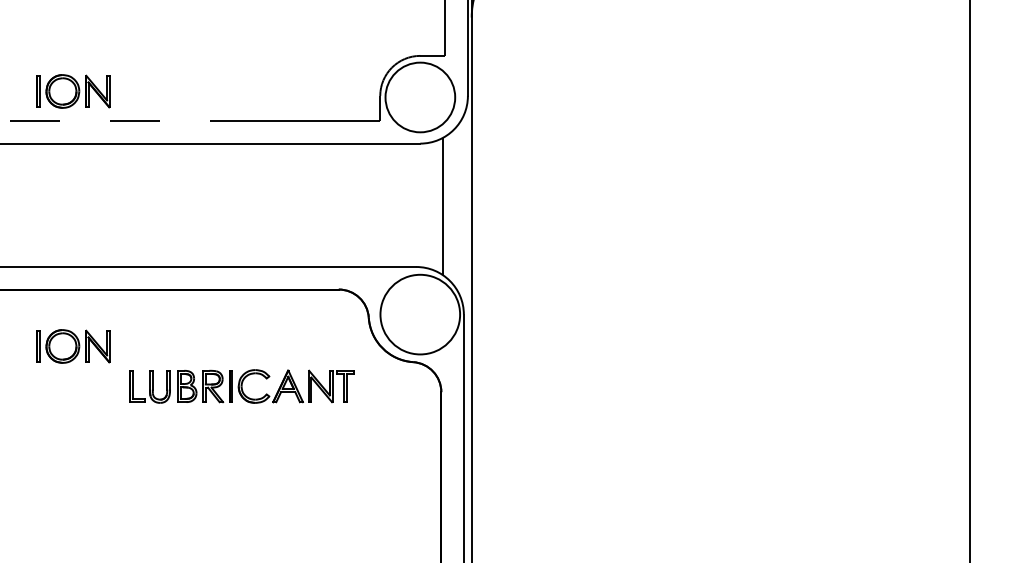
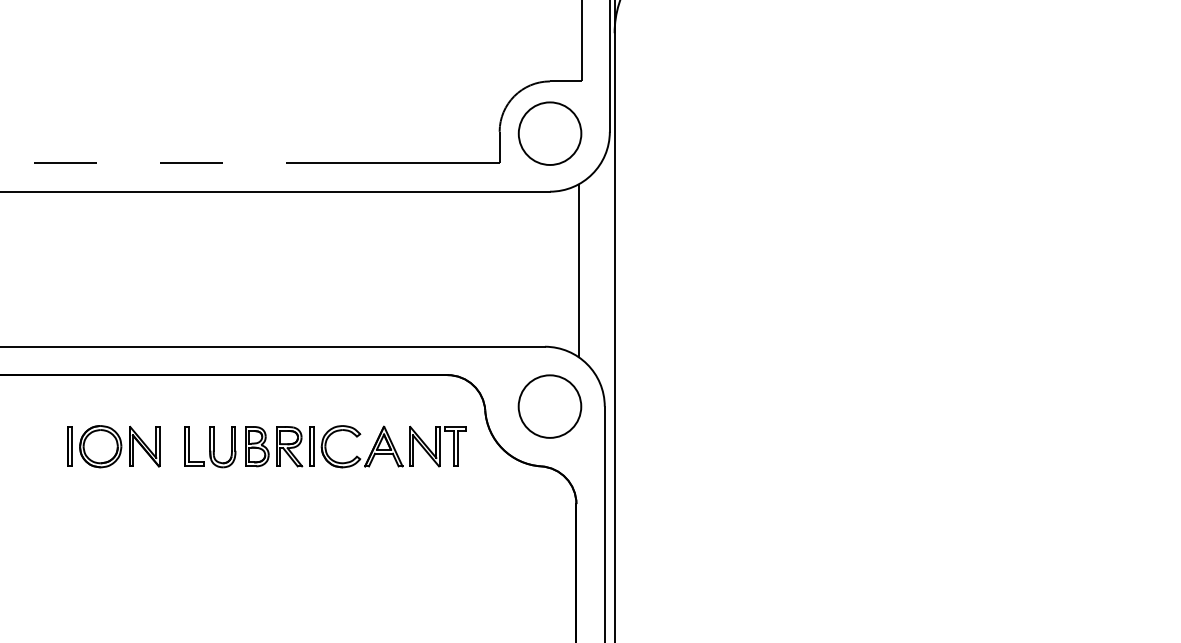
part: (73, 91) -> (114, 126), removed
circle: (420, 97) -> (550, 133), size x0.71
circle: (420, 314) -> (550, 406), size x0.62
part: (241, 386) -> (325, 446), moved

